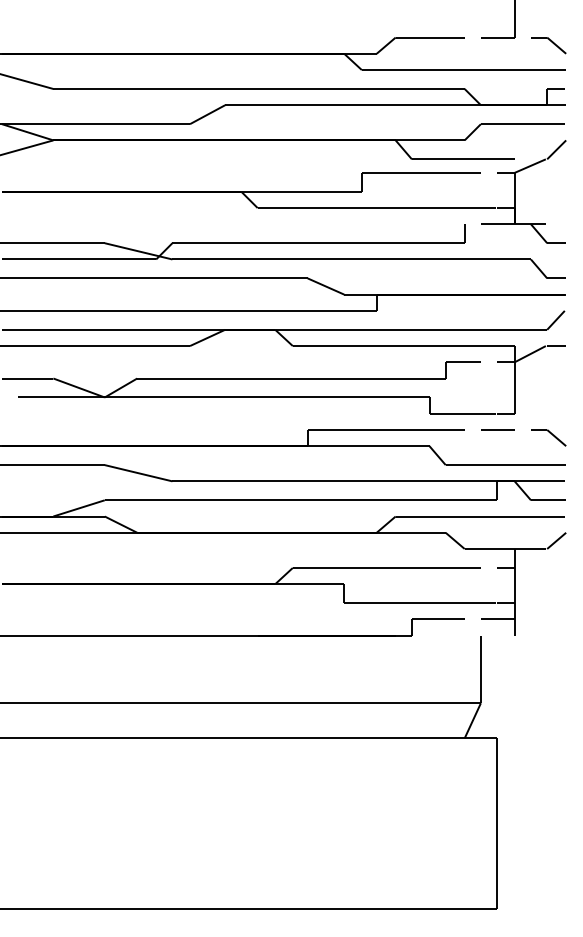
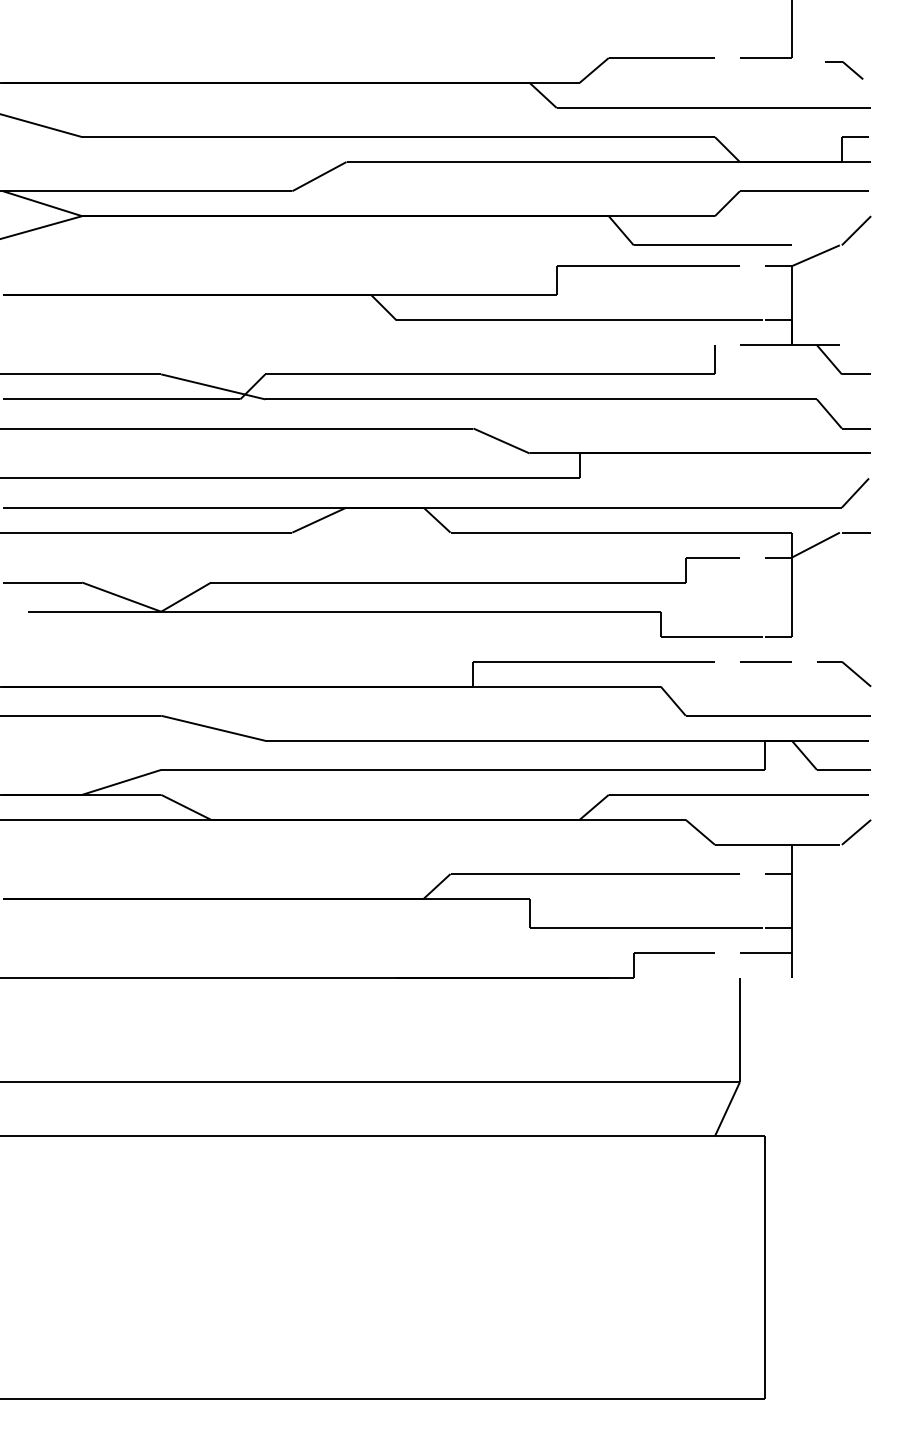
part: (548, 45) -> (843, 70), size x0.7

